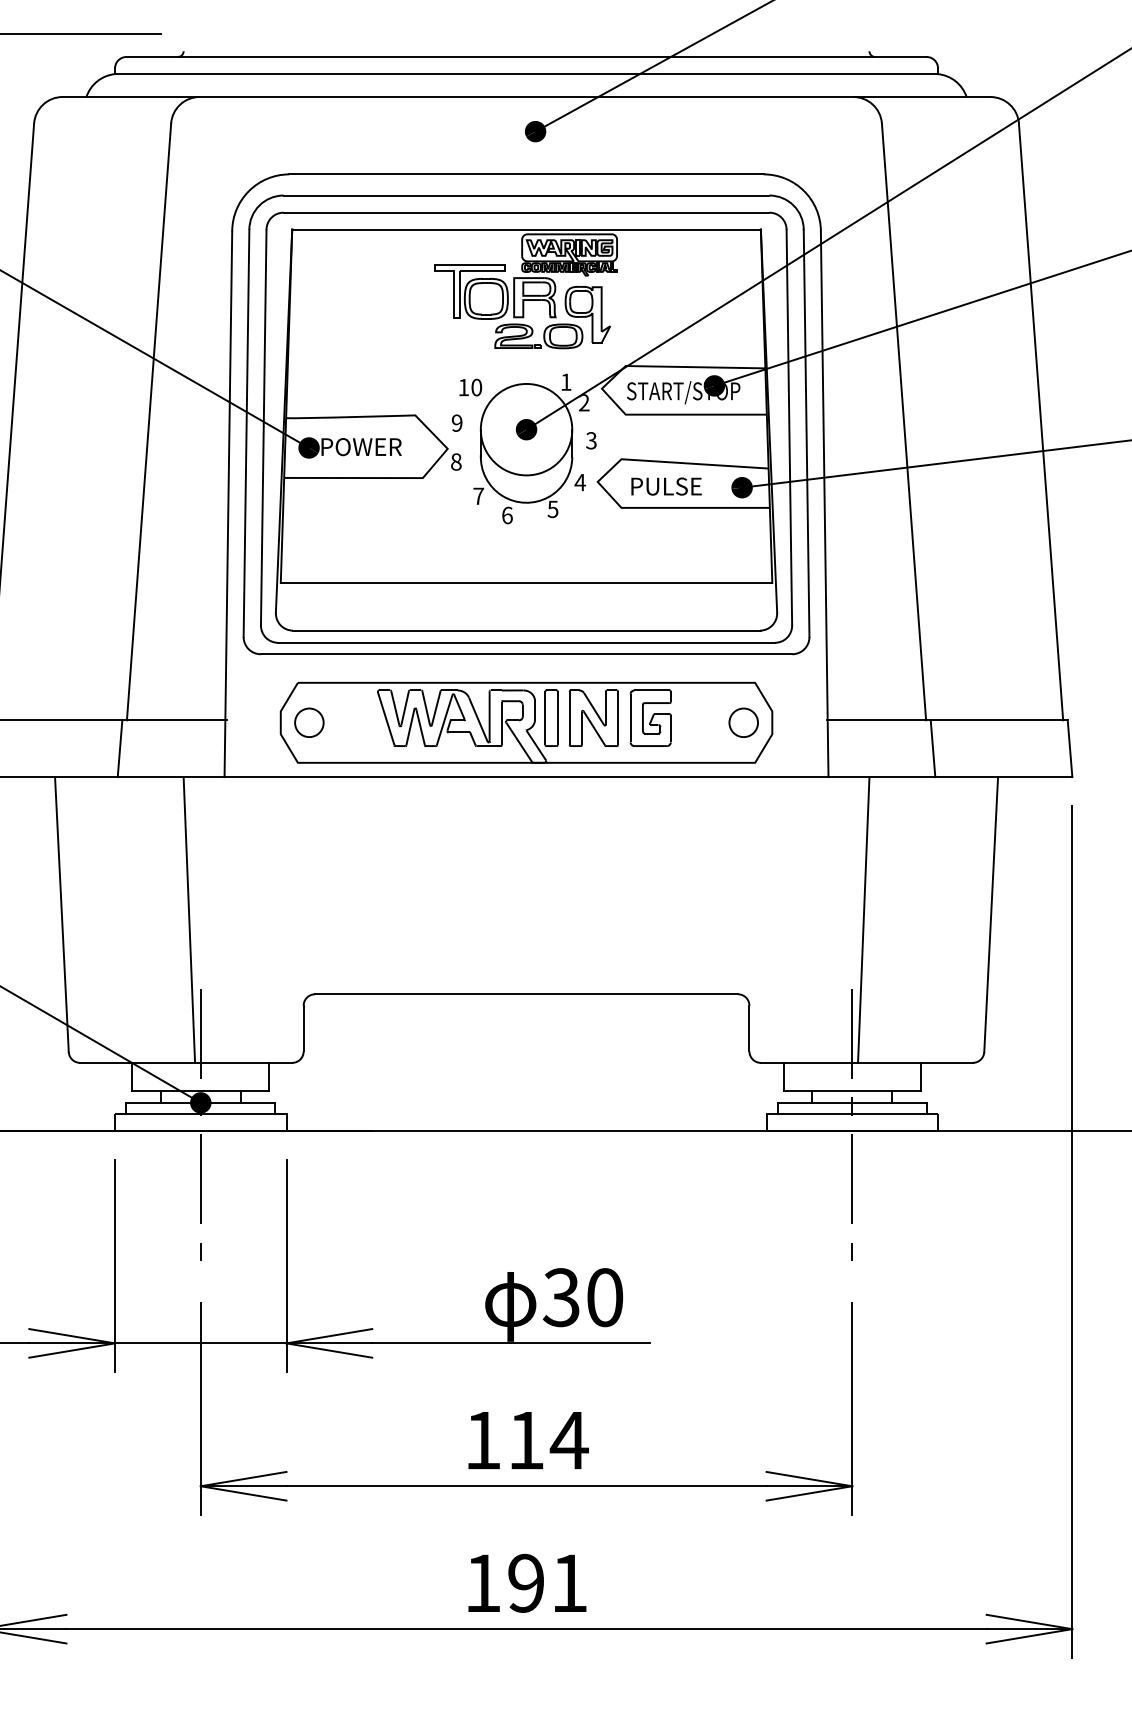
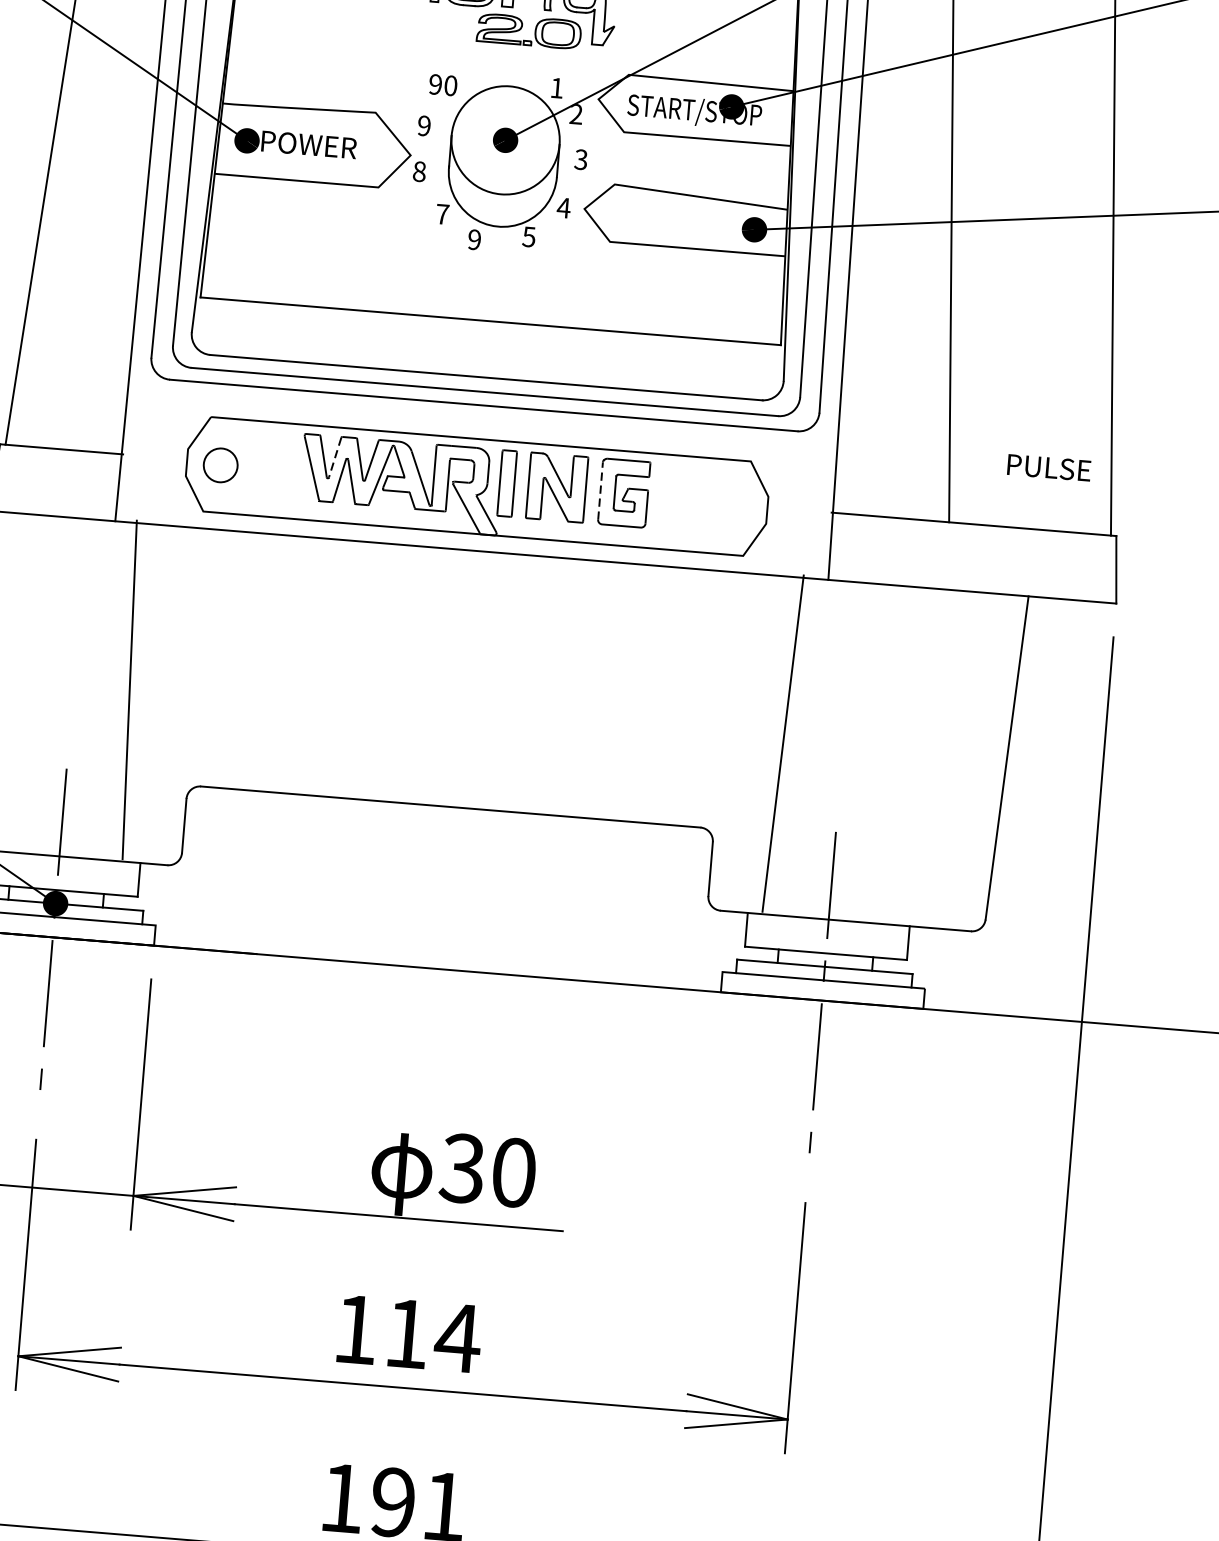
text: (463, 387) -> (435, 84), 10 -> 90
text: (666, 486) -> (1049, 467), moved
text: (507, 515) -> (474, 239), 6 -> 9
line: (405, 708) -> (335, 457), solid -> dashed
line: (630, 717) -> (600, 490), solid -> dashed
circle: (743, 722) -> (733, 507), removed
line: (932, 748) -> (953, 556), removed
line: (189, 919) -> (129, 689), moved
line: (863, 919) -> (782, 743), moved

